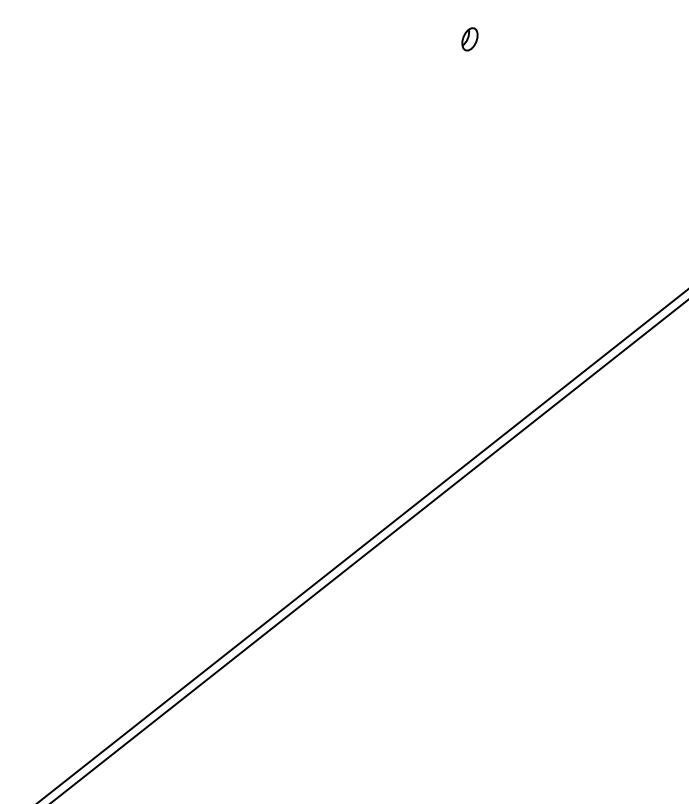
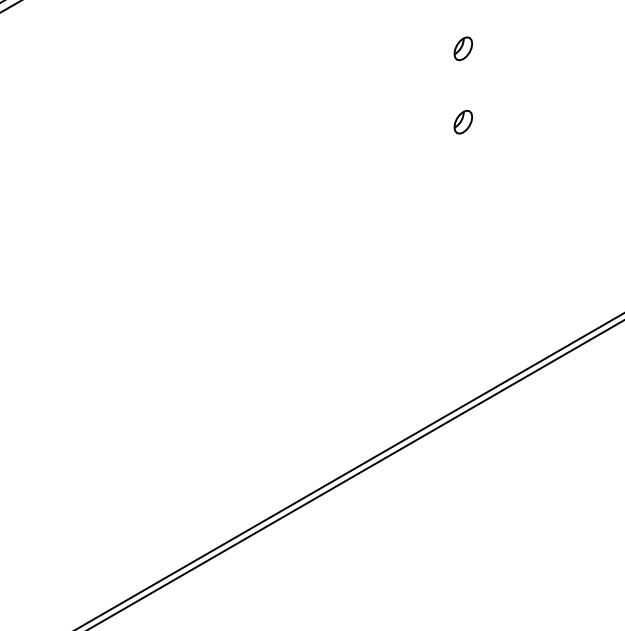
part: (469, 38) -> (463, 121), size x1.43

